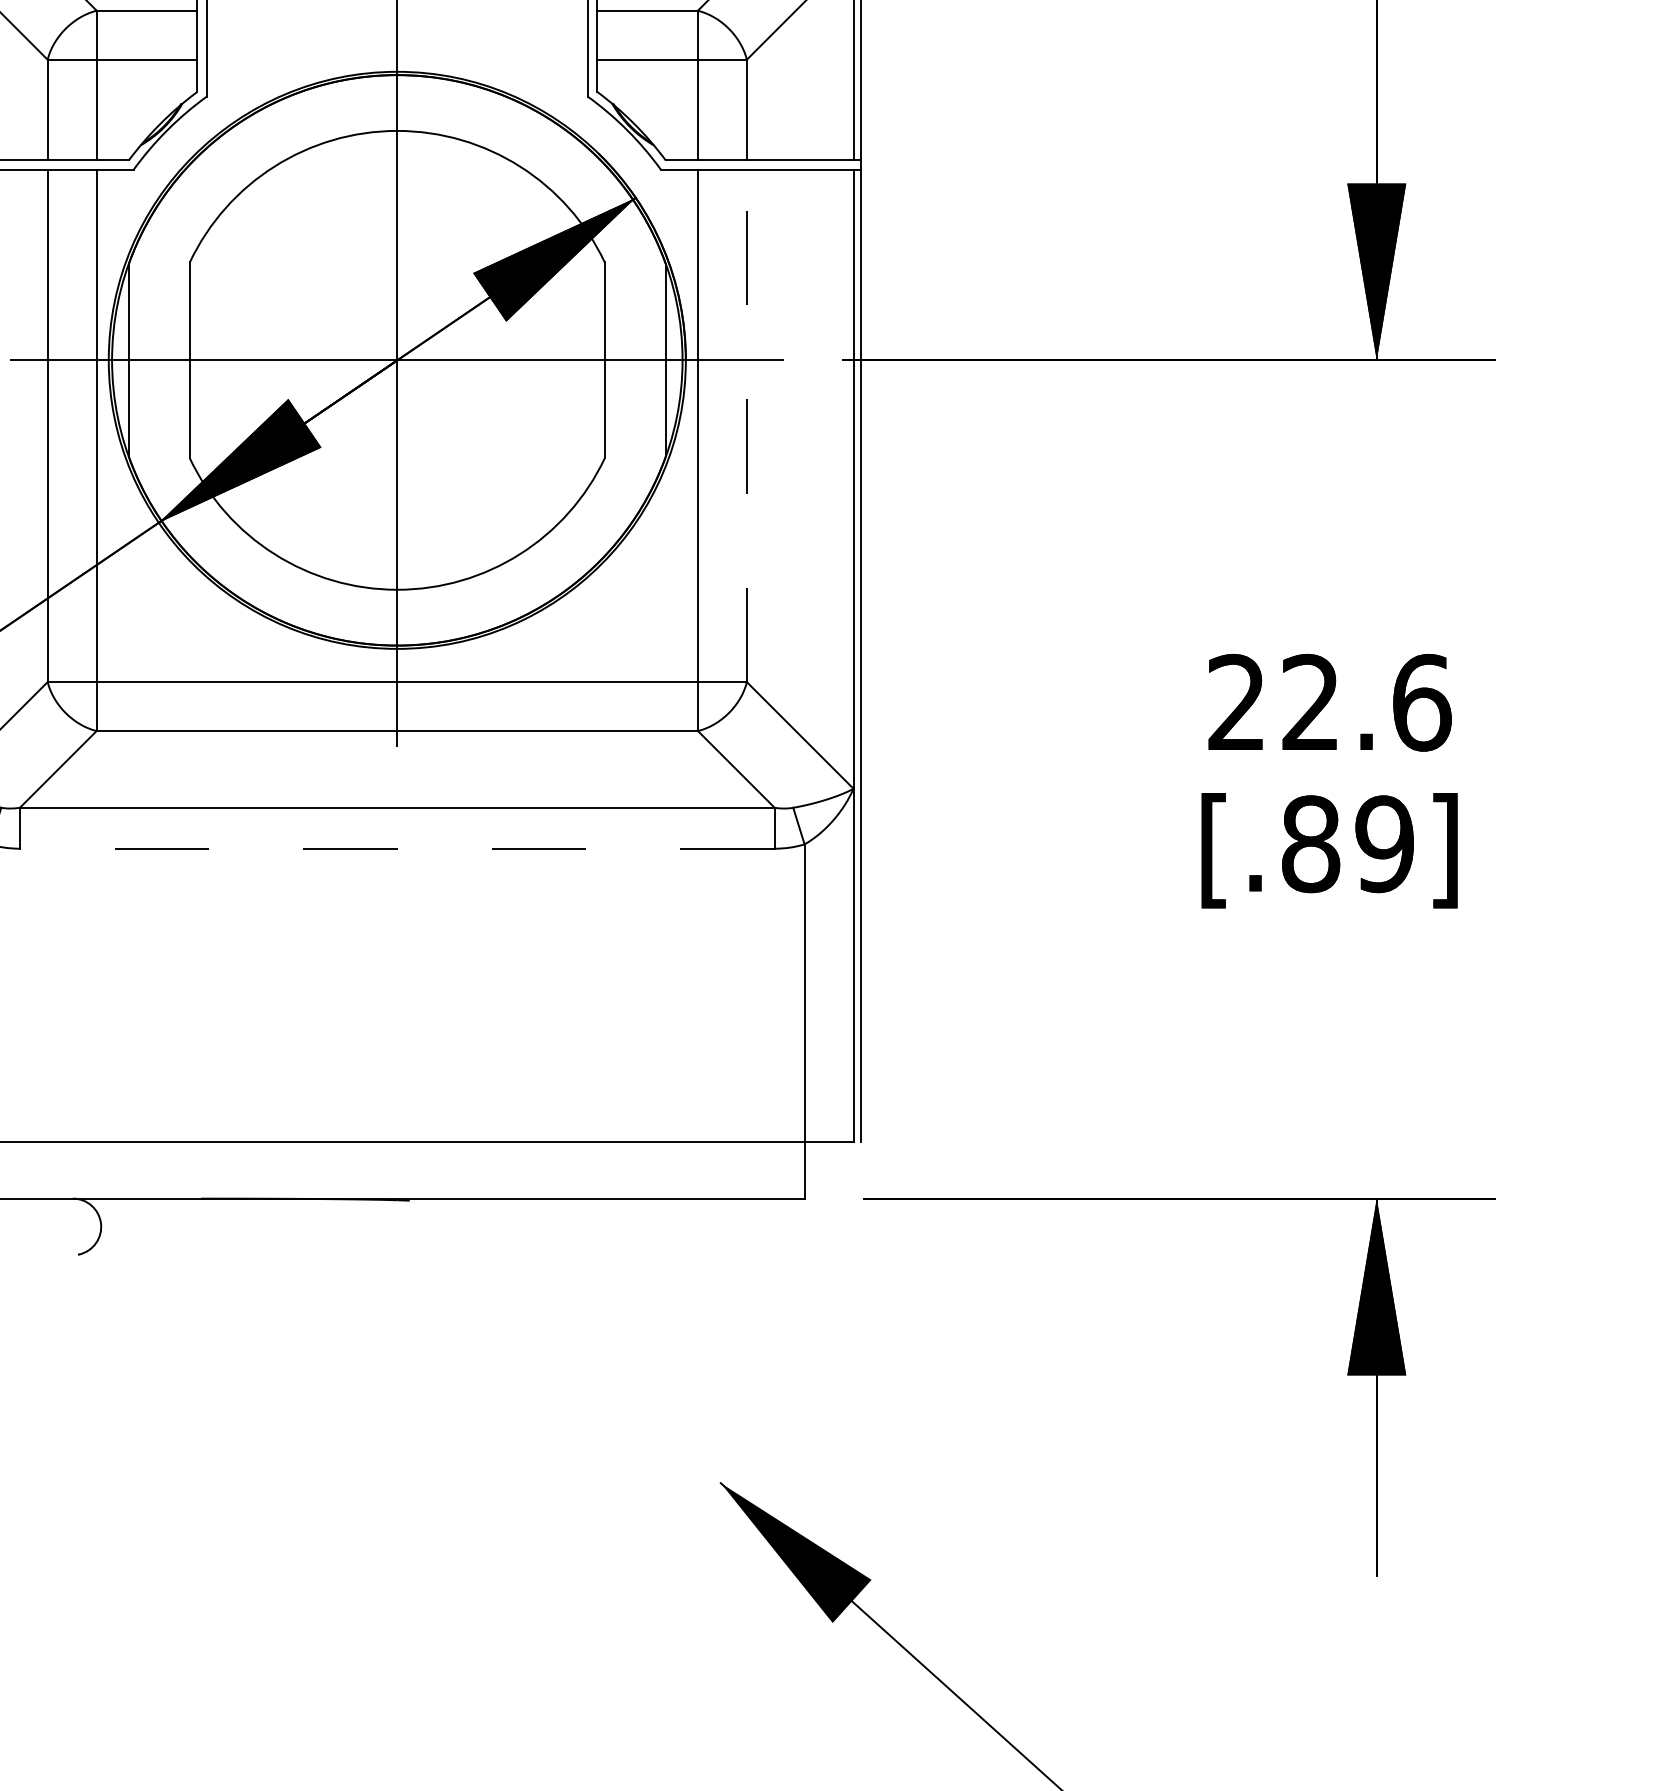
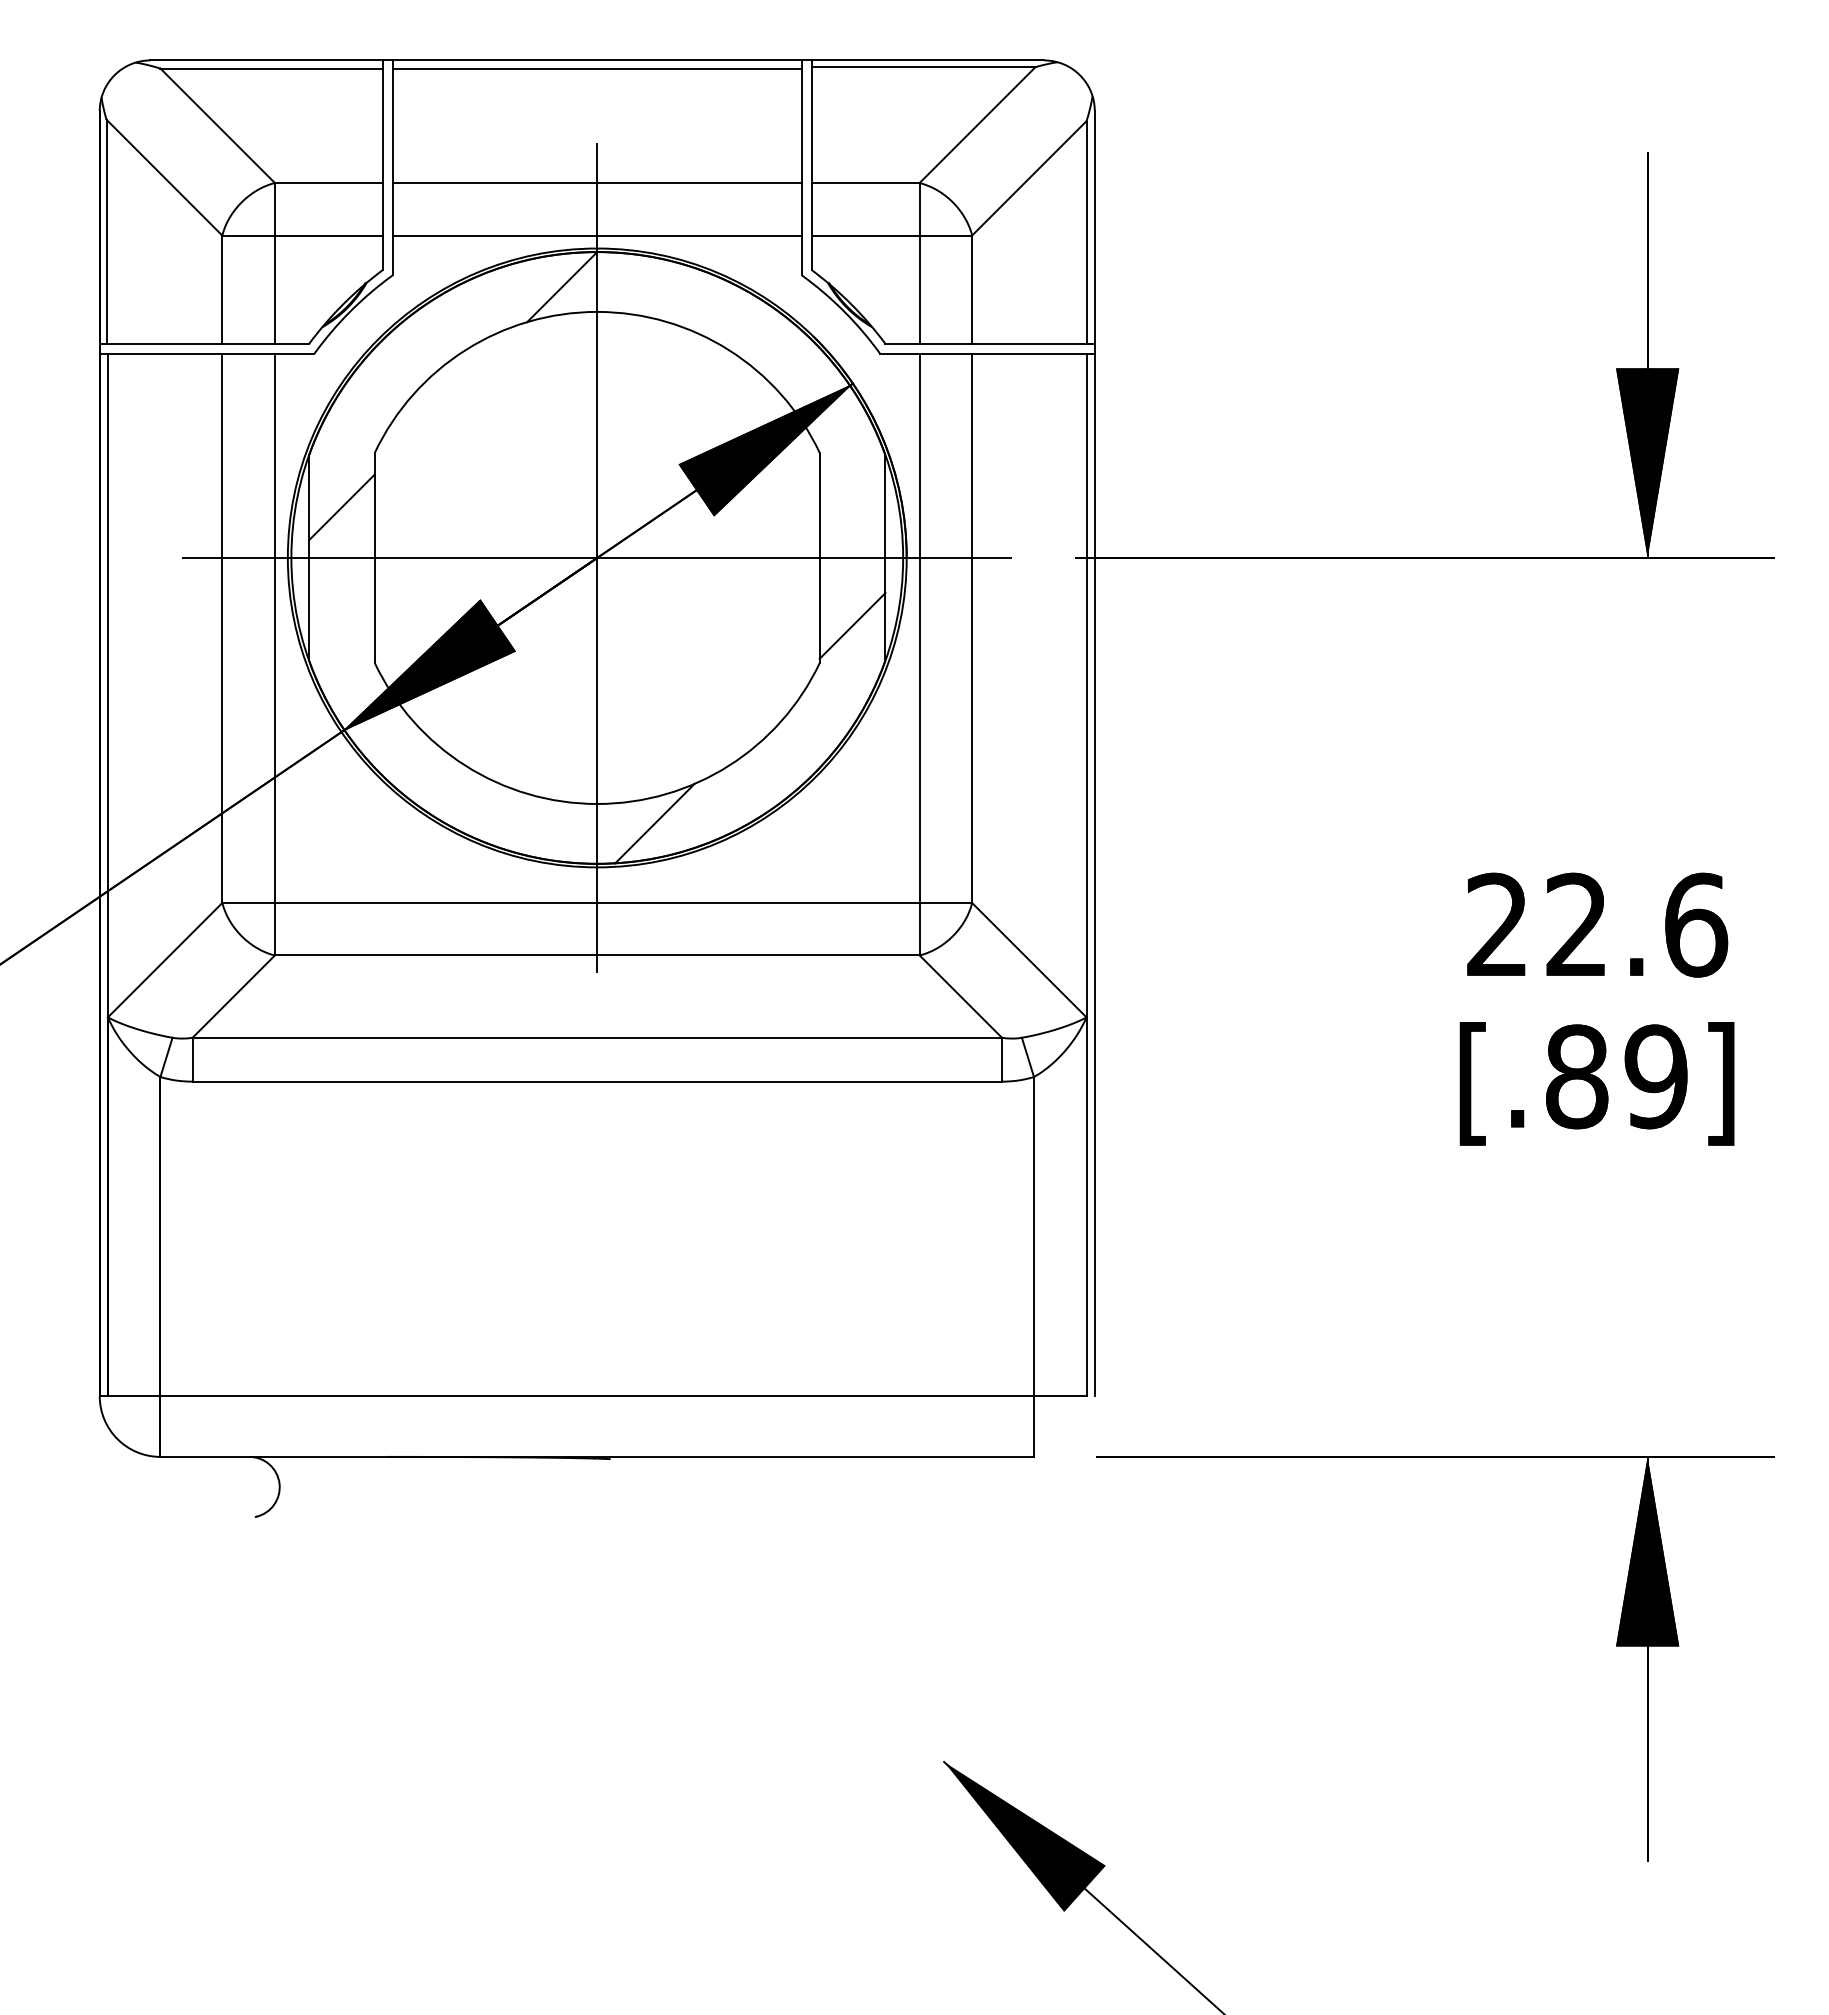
line: (397, 11) -> (597, 183), added
line: (397, 59) -> (597, 235), added
line: (364, 108) -> (562, 287), added
line: (158, 313) -> (341, 507), added
line: (635, 423) -> (852, 625), added
line: (747, 426) -> (972, 628), dashed -> solid
line: (450, 607) -> (654, 823), added
line: (397, 848) -> (597, 1081), dashed -> solid

